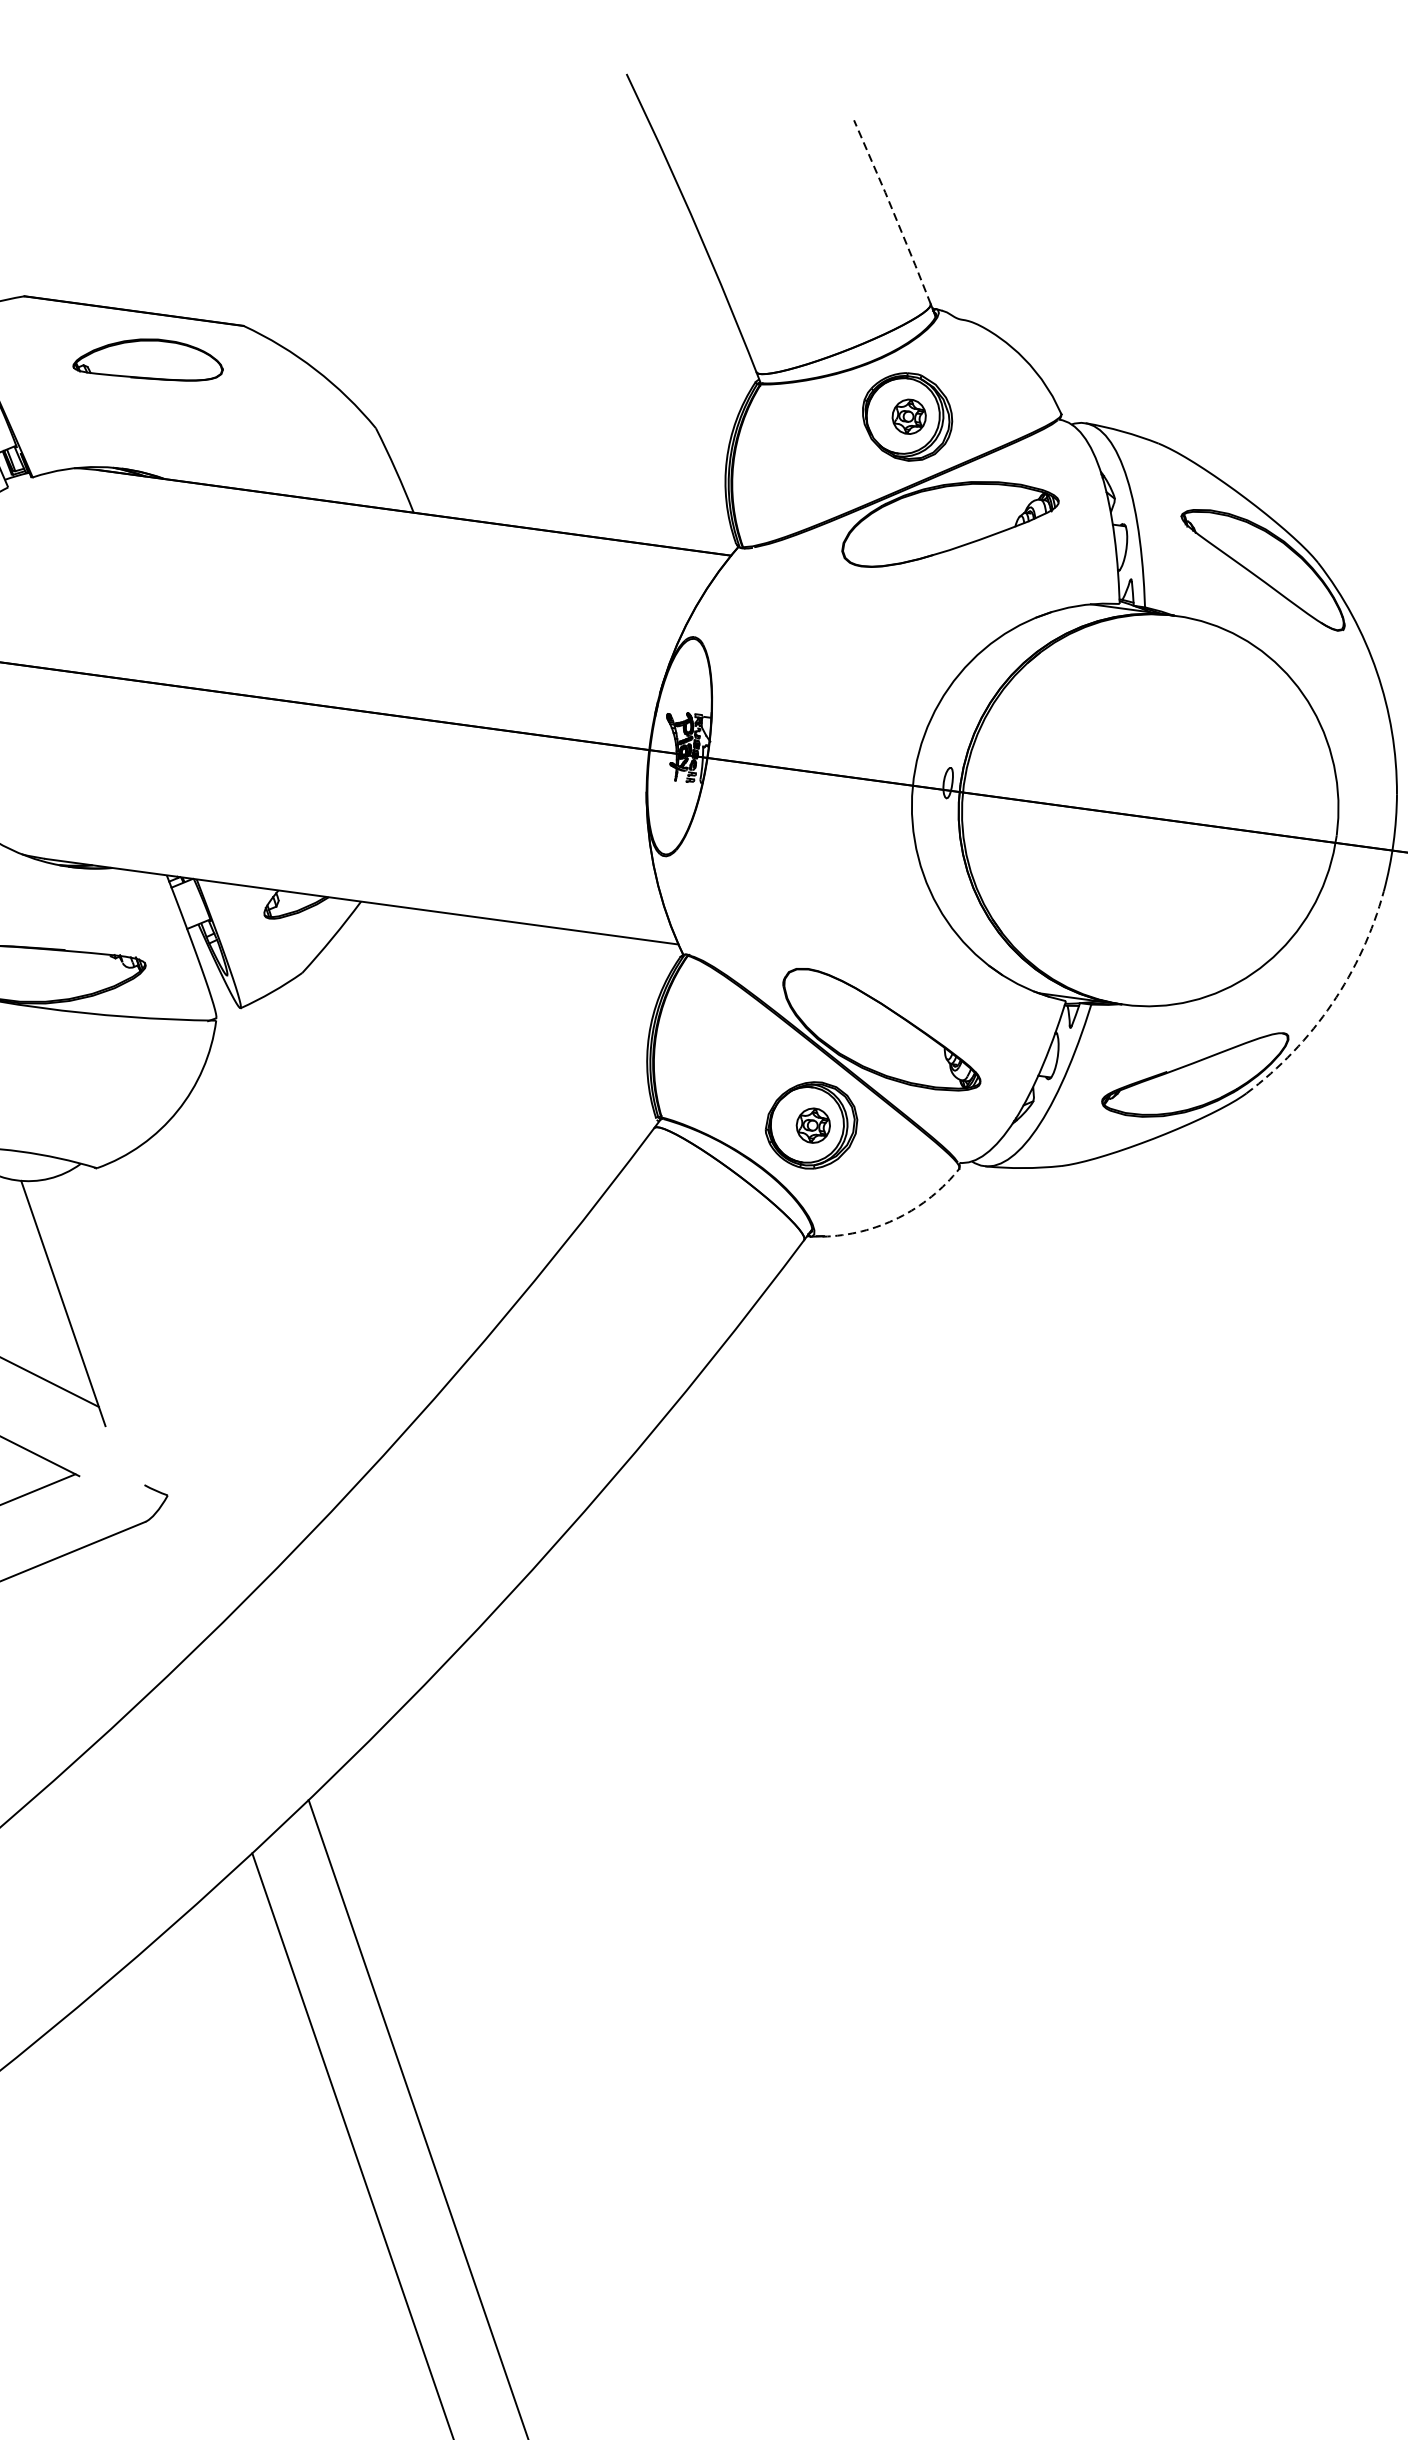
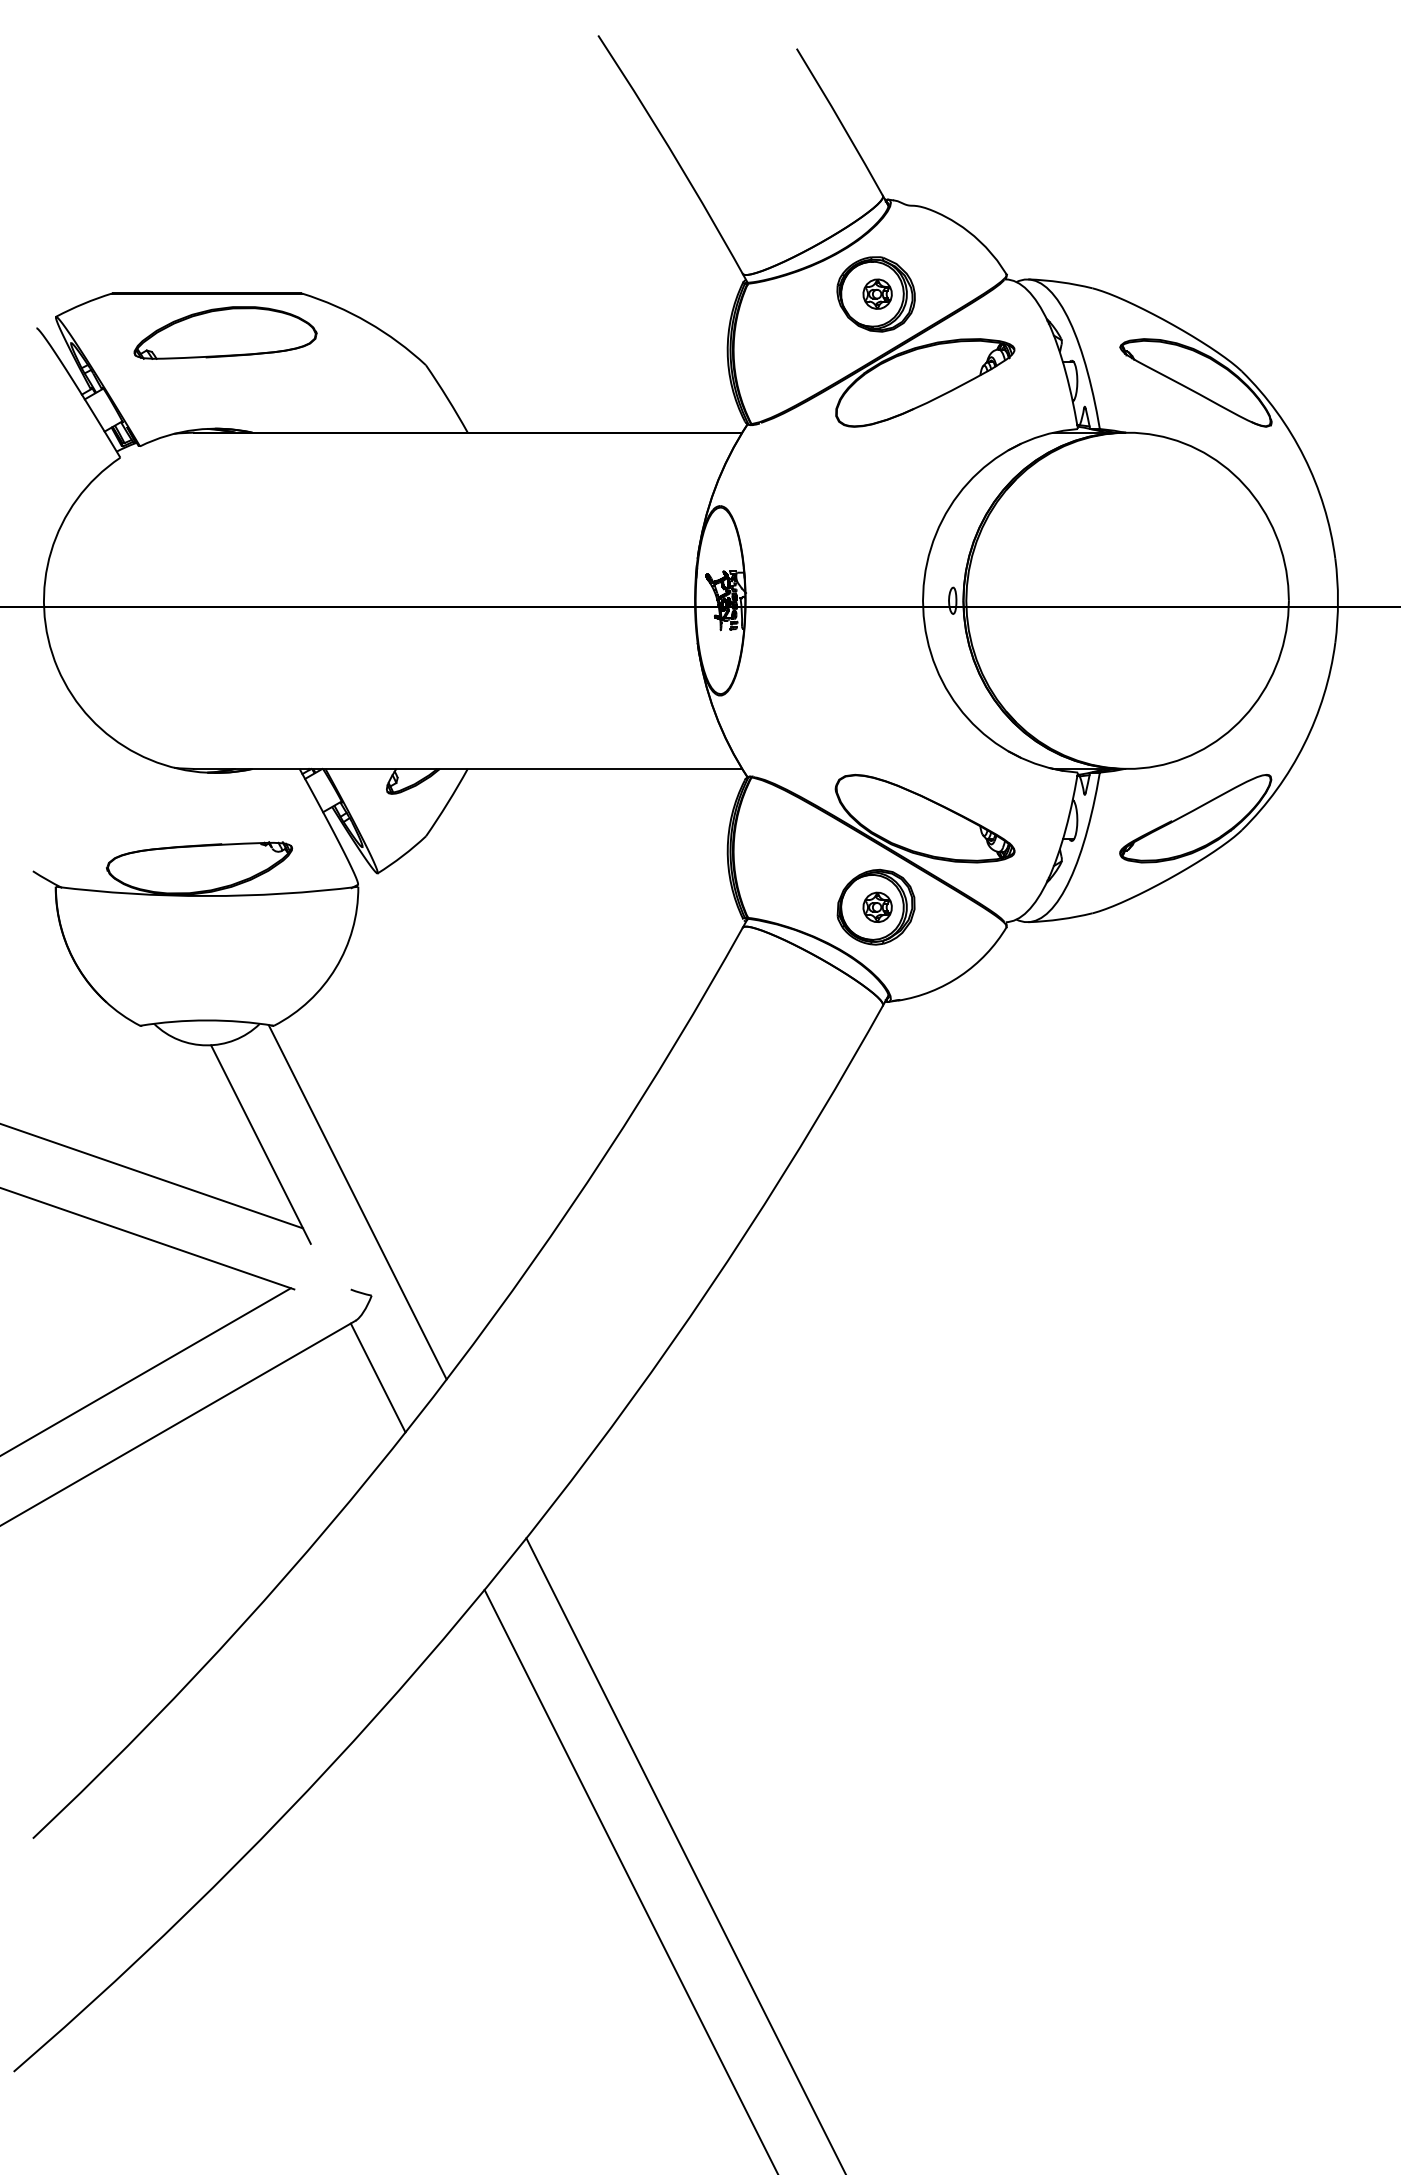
line: (893, 211) -> (840, 121), dashed -> solid
part: (149, 359) -> (225, 332), size x1.43
arc: (1332, 1004) -> (1304, 744), dashed -> solid
arc: (898, 1217) -> (960, 975), dashed -> solid
line: (165, 1385) -> (357, 1202), added
line: (161, 1590) -> (377, 1377), added

